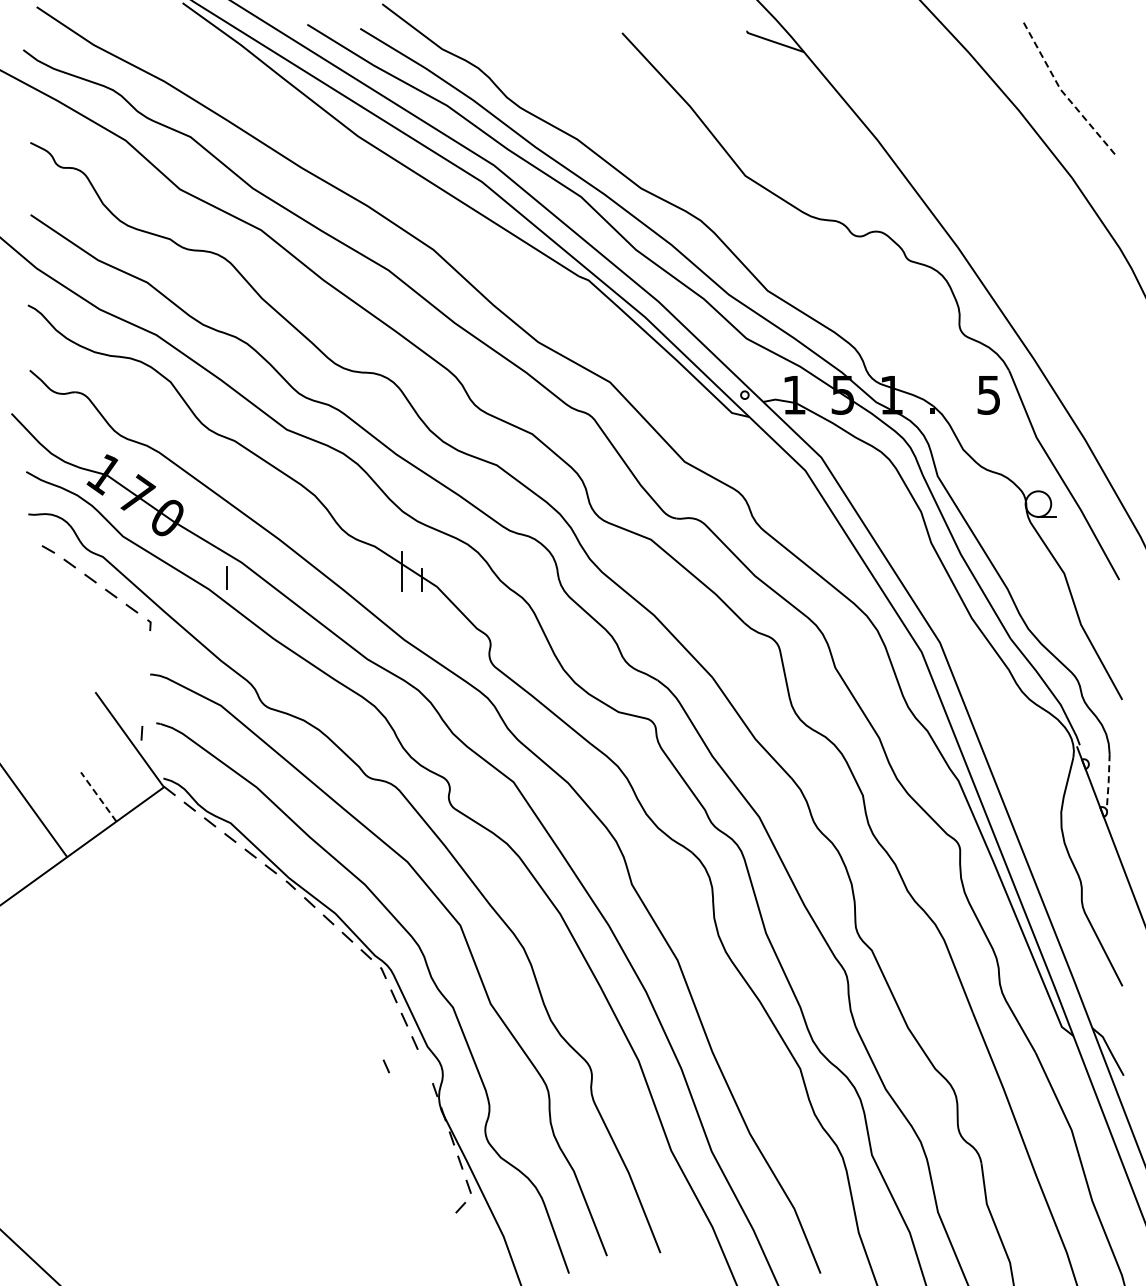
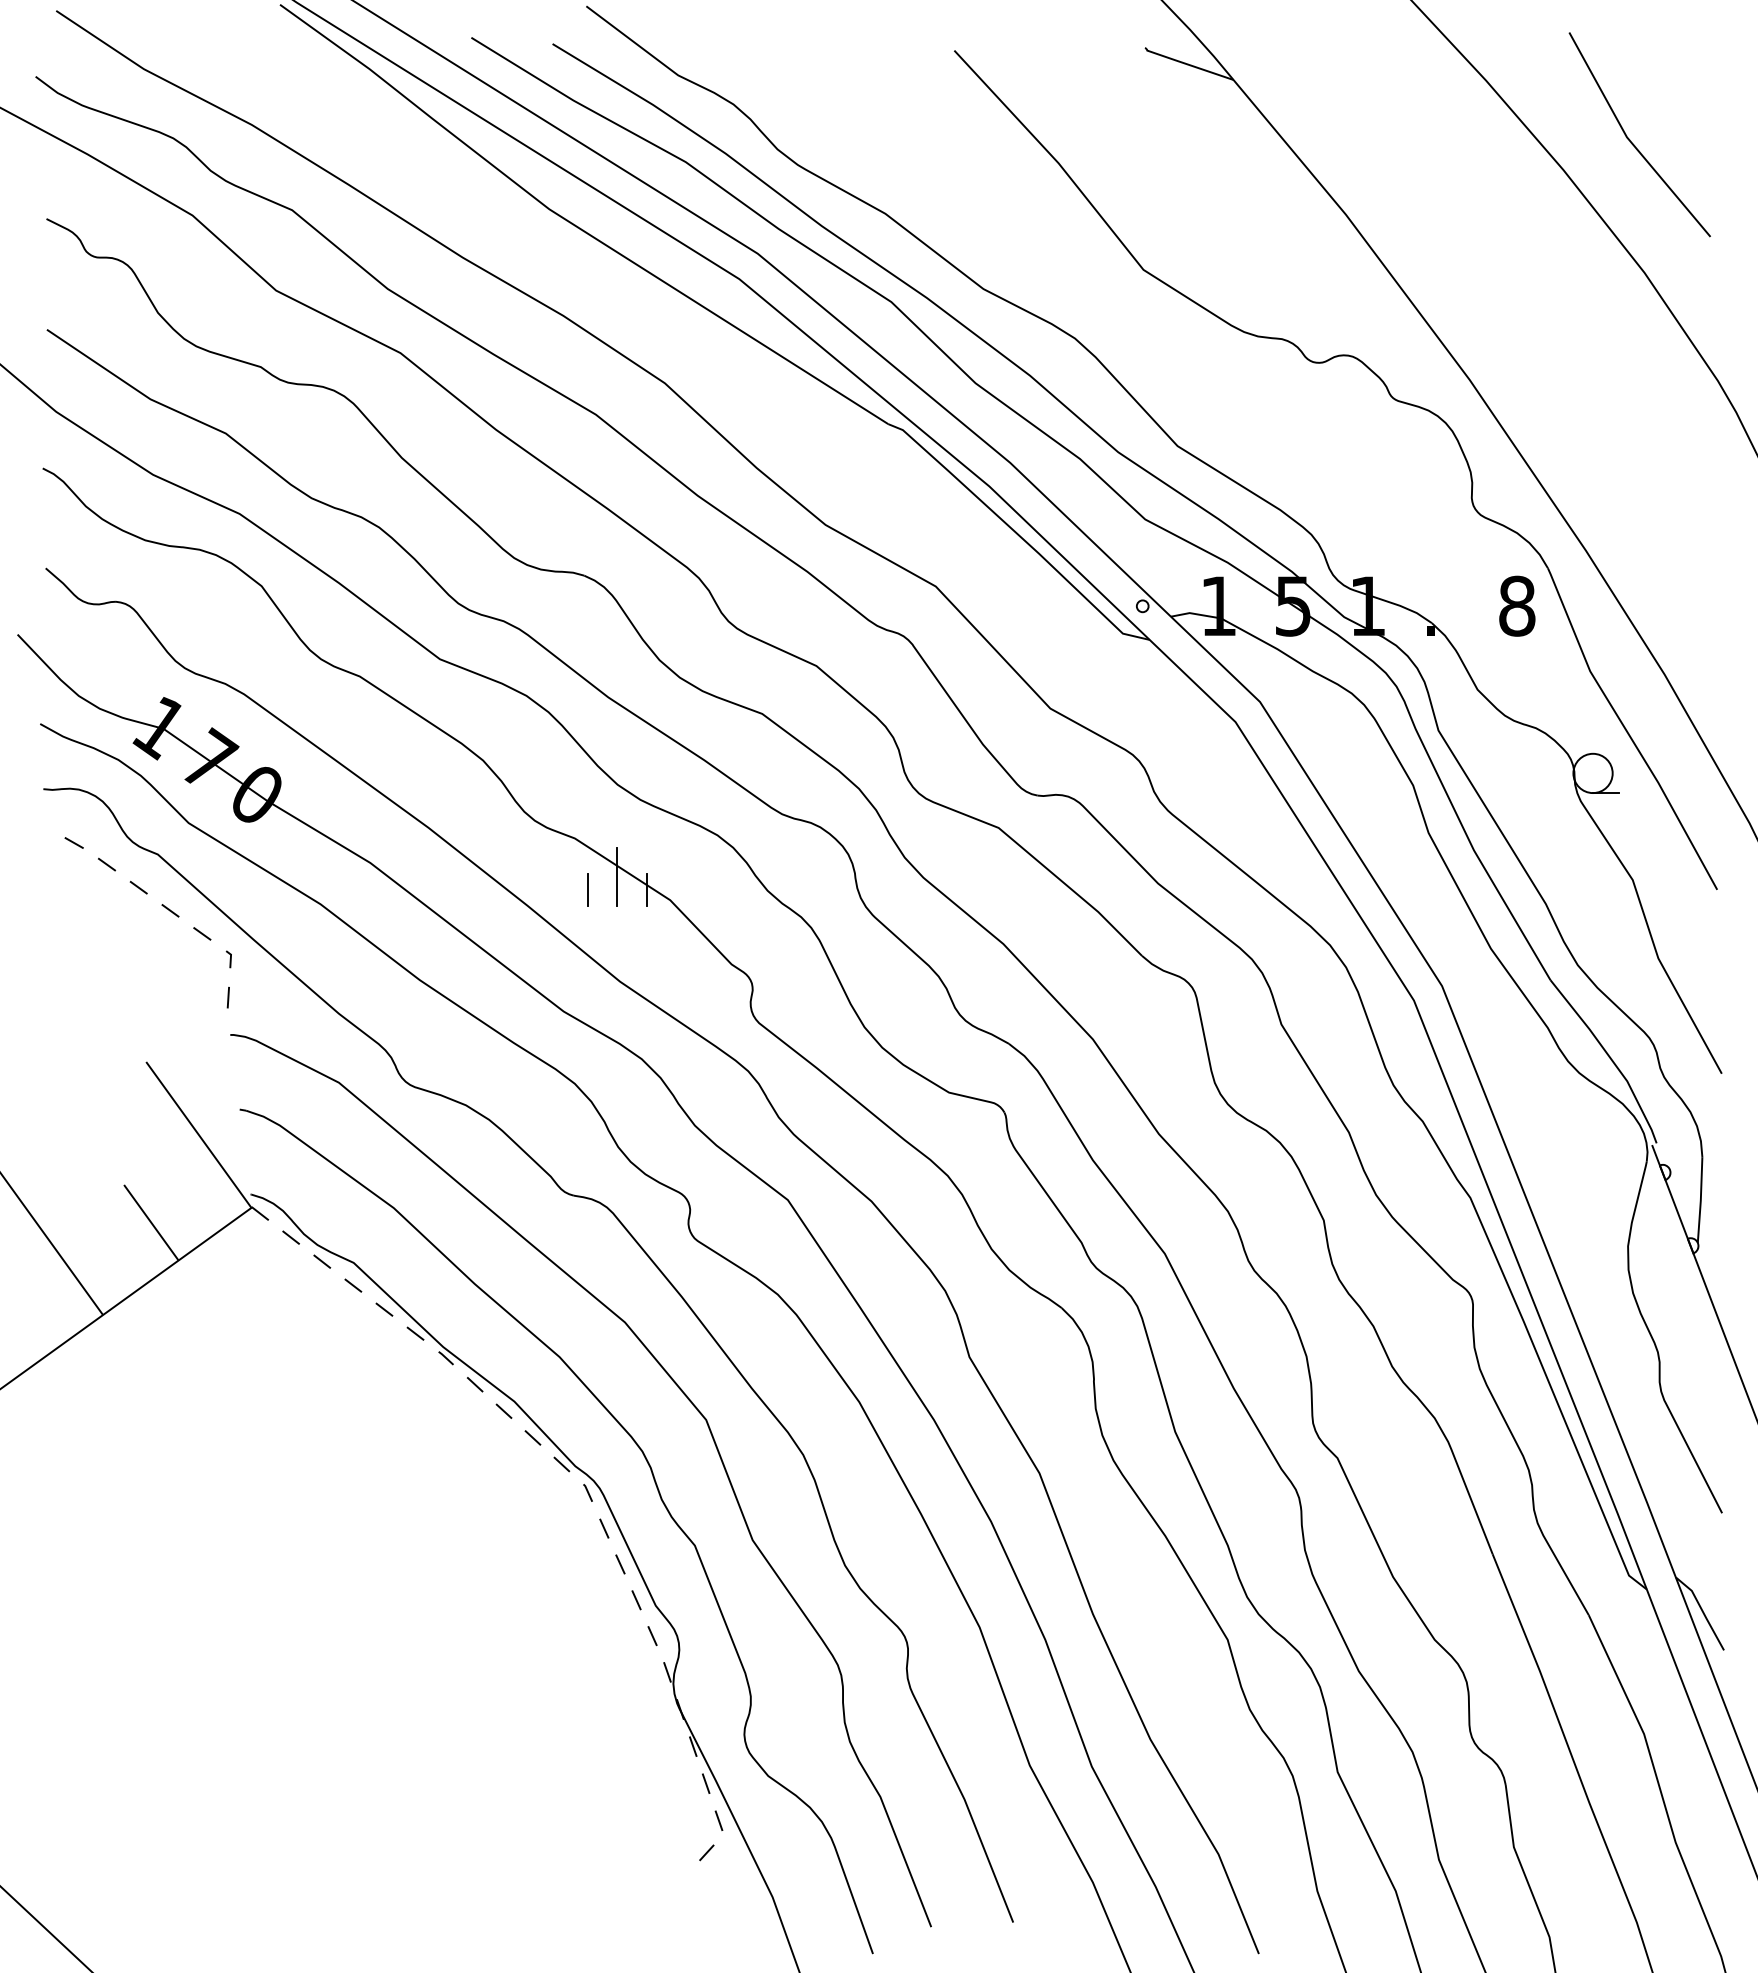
line: (1062, 91) -> (1629, 140), dashed -> solid
text: (988, 394) -> (1516, 605), 5 -> 8
line: (226, 577) -> (586, 889), moved
line: (141, 733) -> (227, 998), moved
line: (1108, 782) -> (1700, 1200), dashed -> solid
line: (98, 796) -> (151, 1221), dashed -> solid
line: (386, 1066) -> (652, 1636), moved

